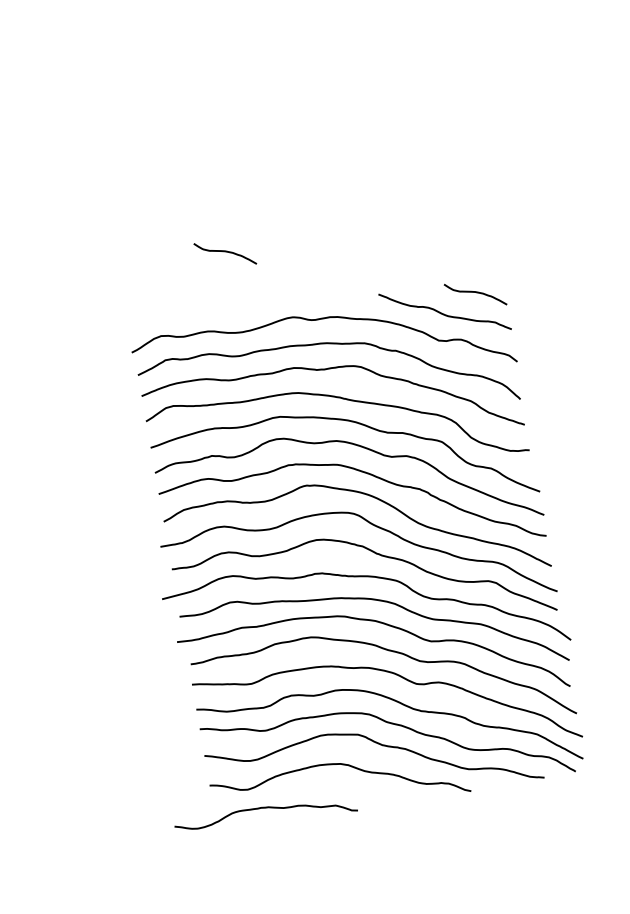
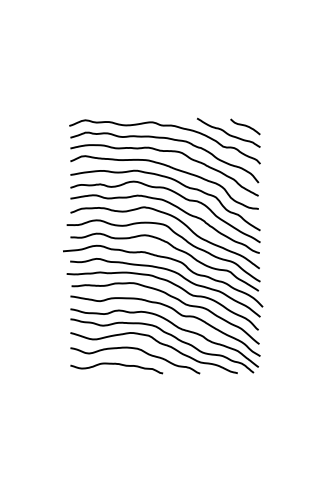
curve: (225, 252) -> (124, 84), removed
curve: (264, 808) -> (116, 364), moved

